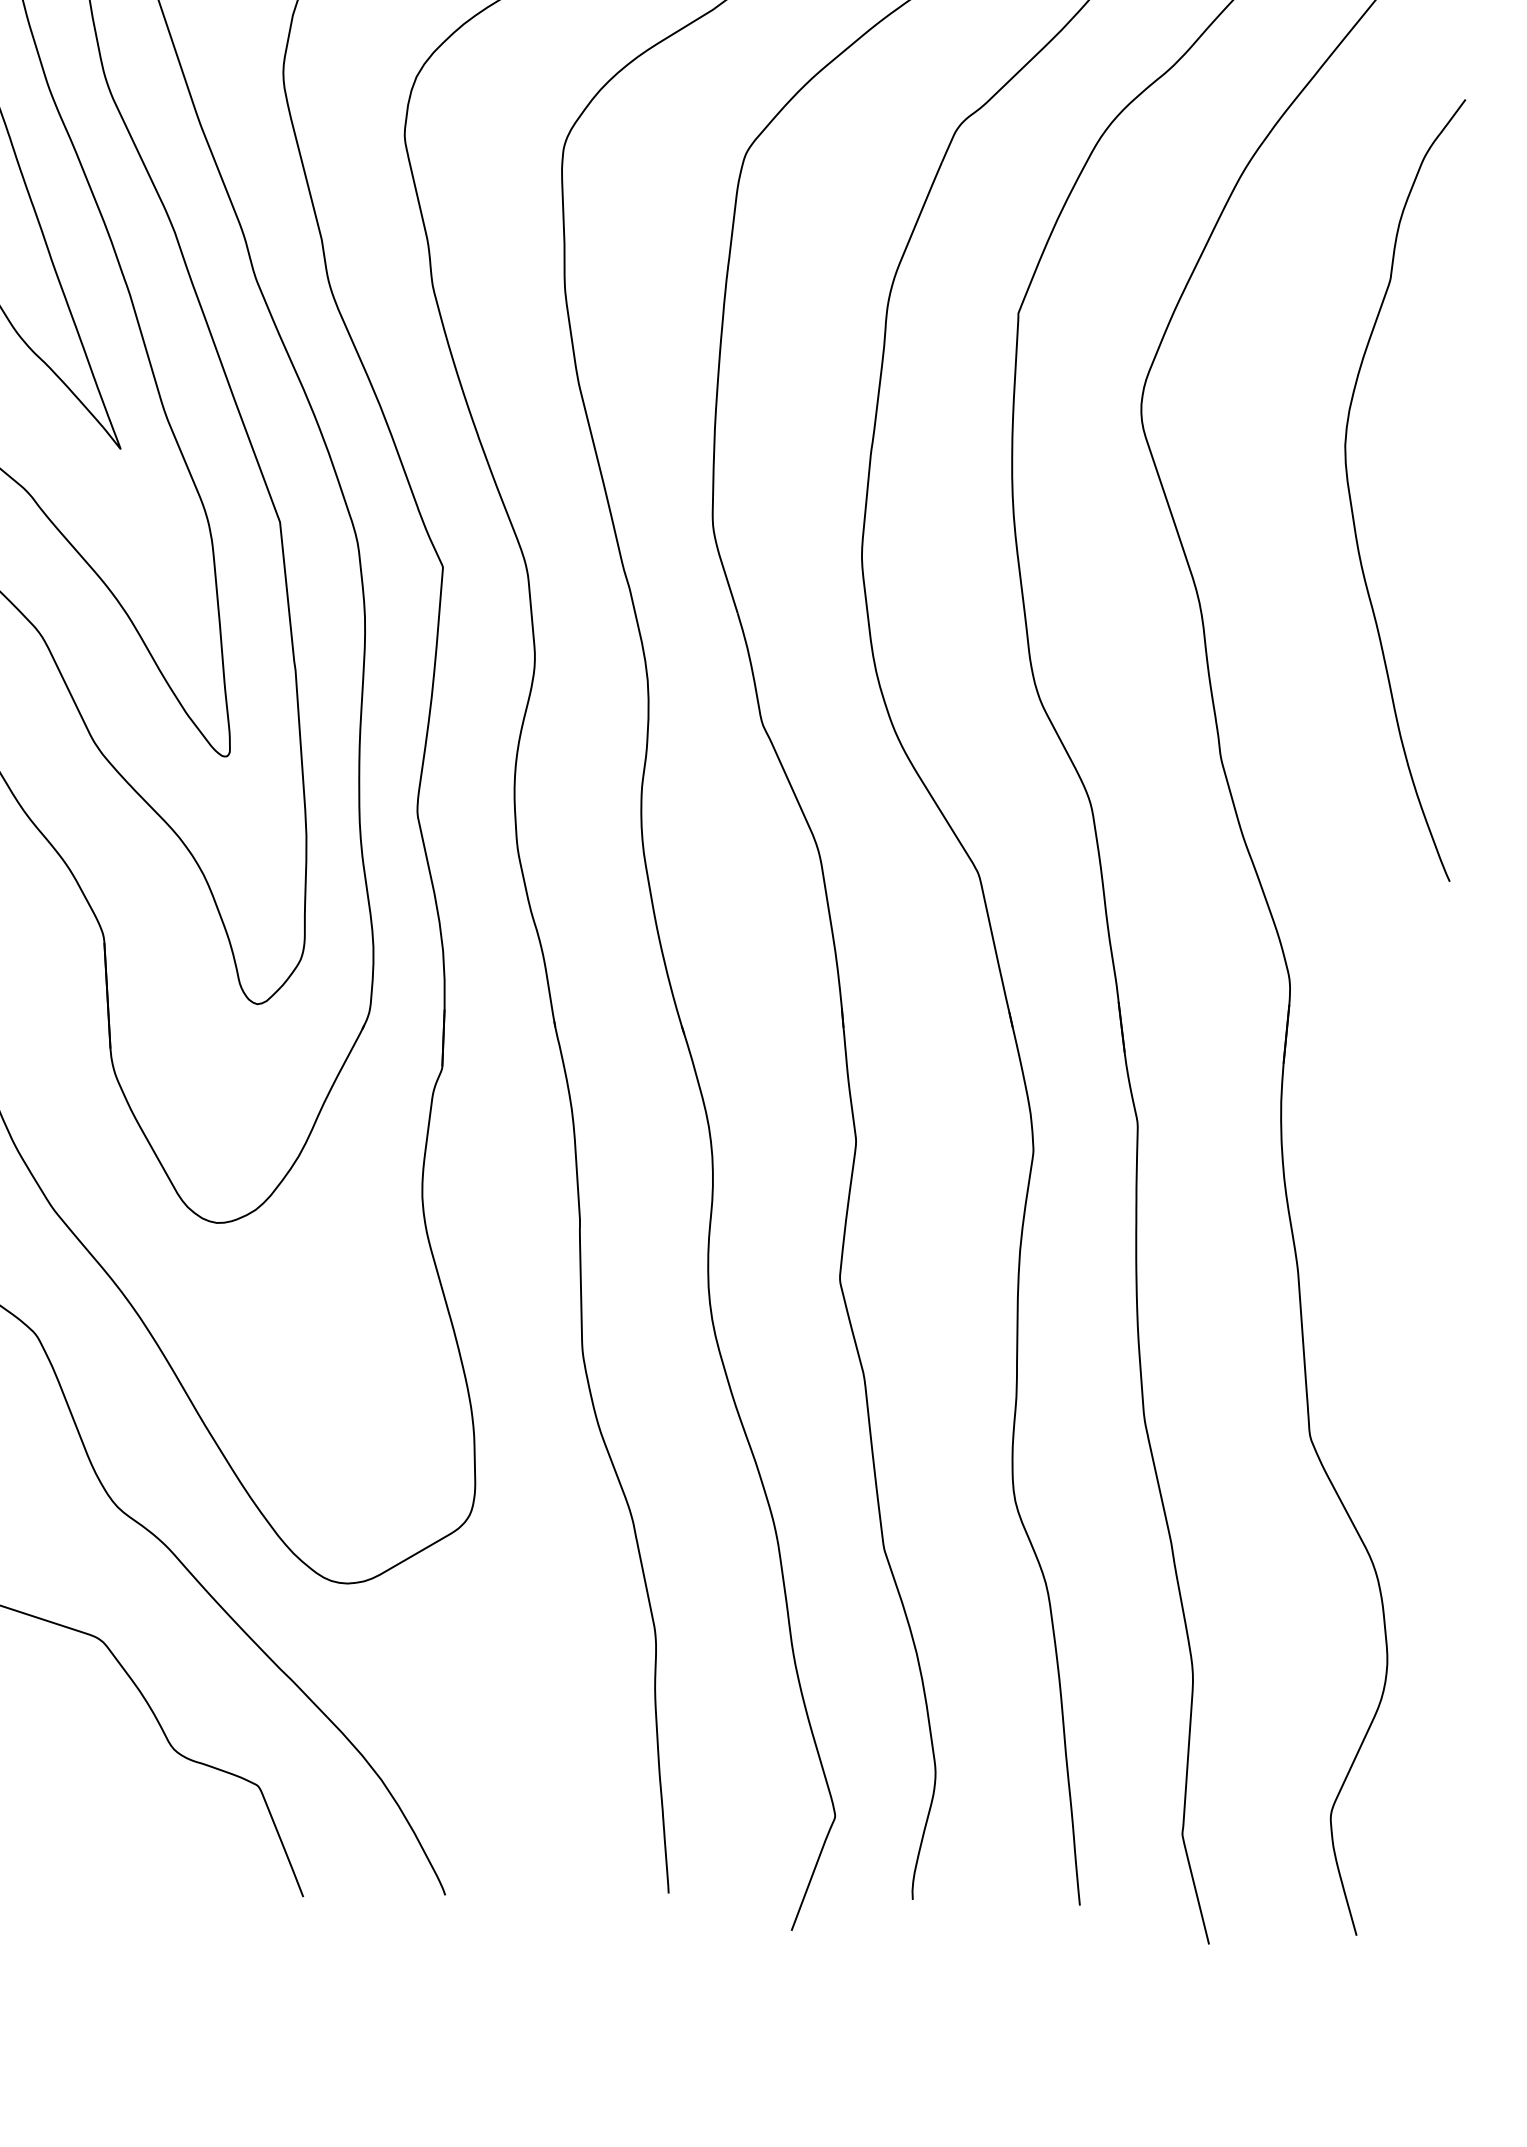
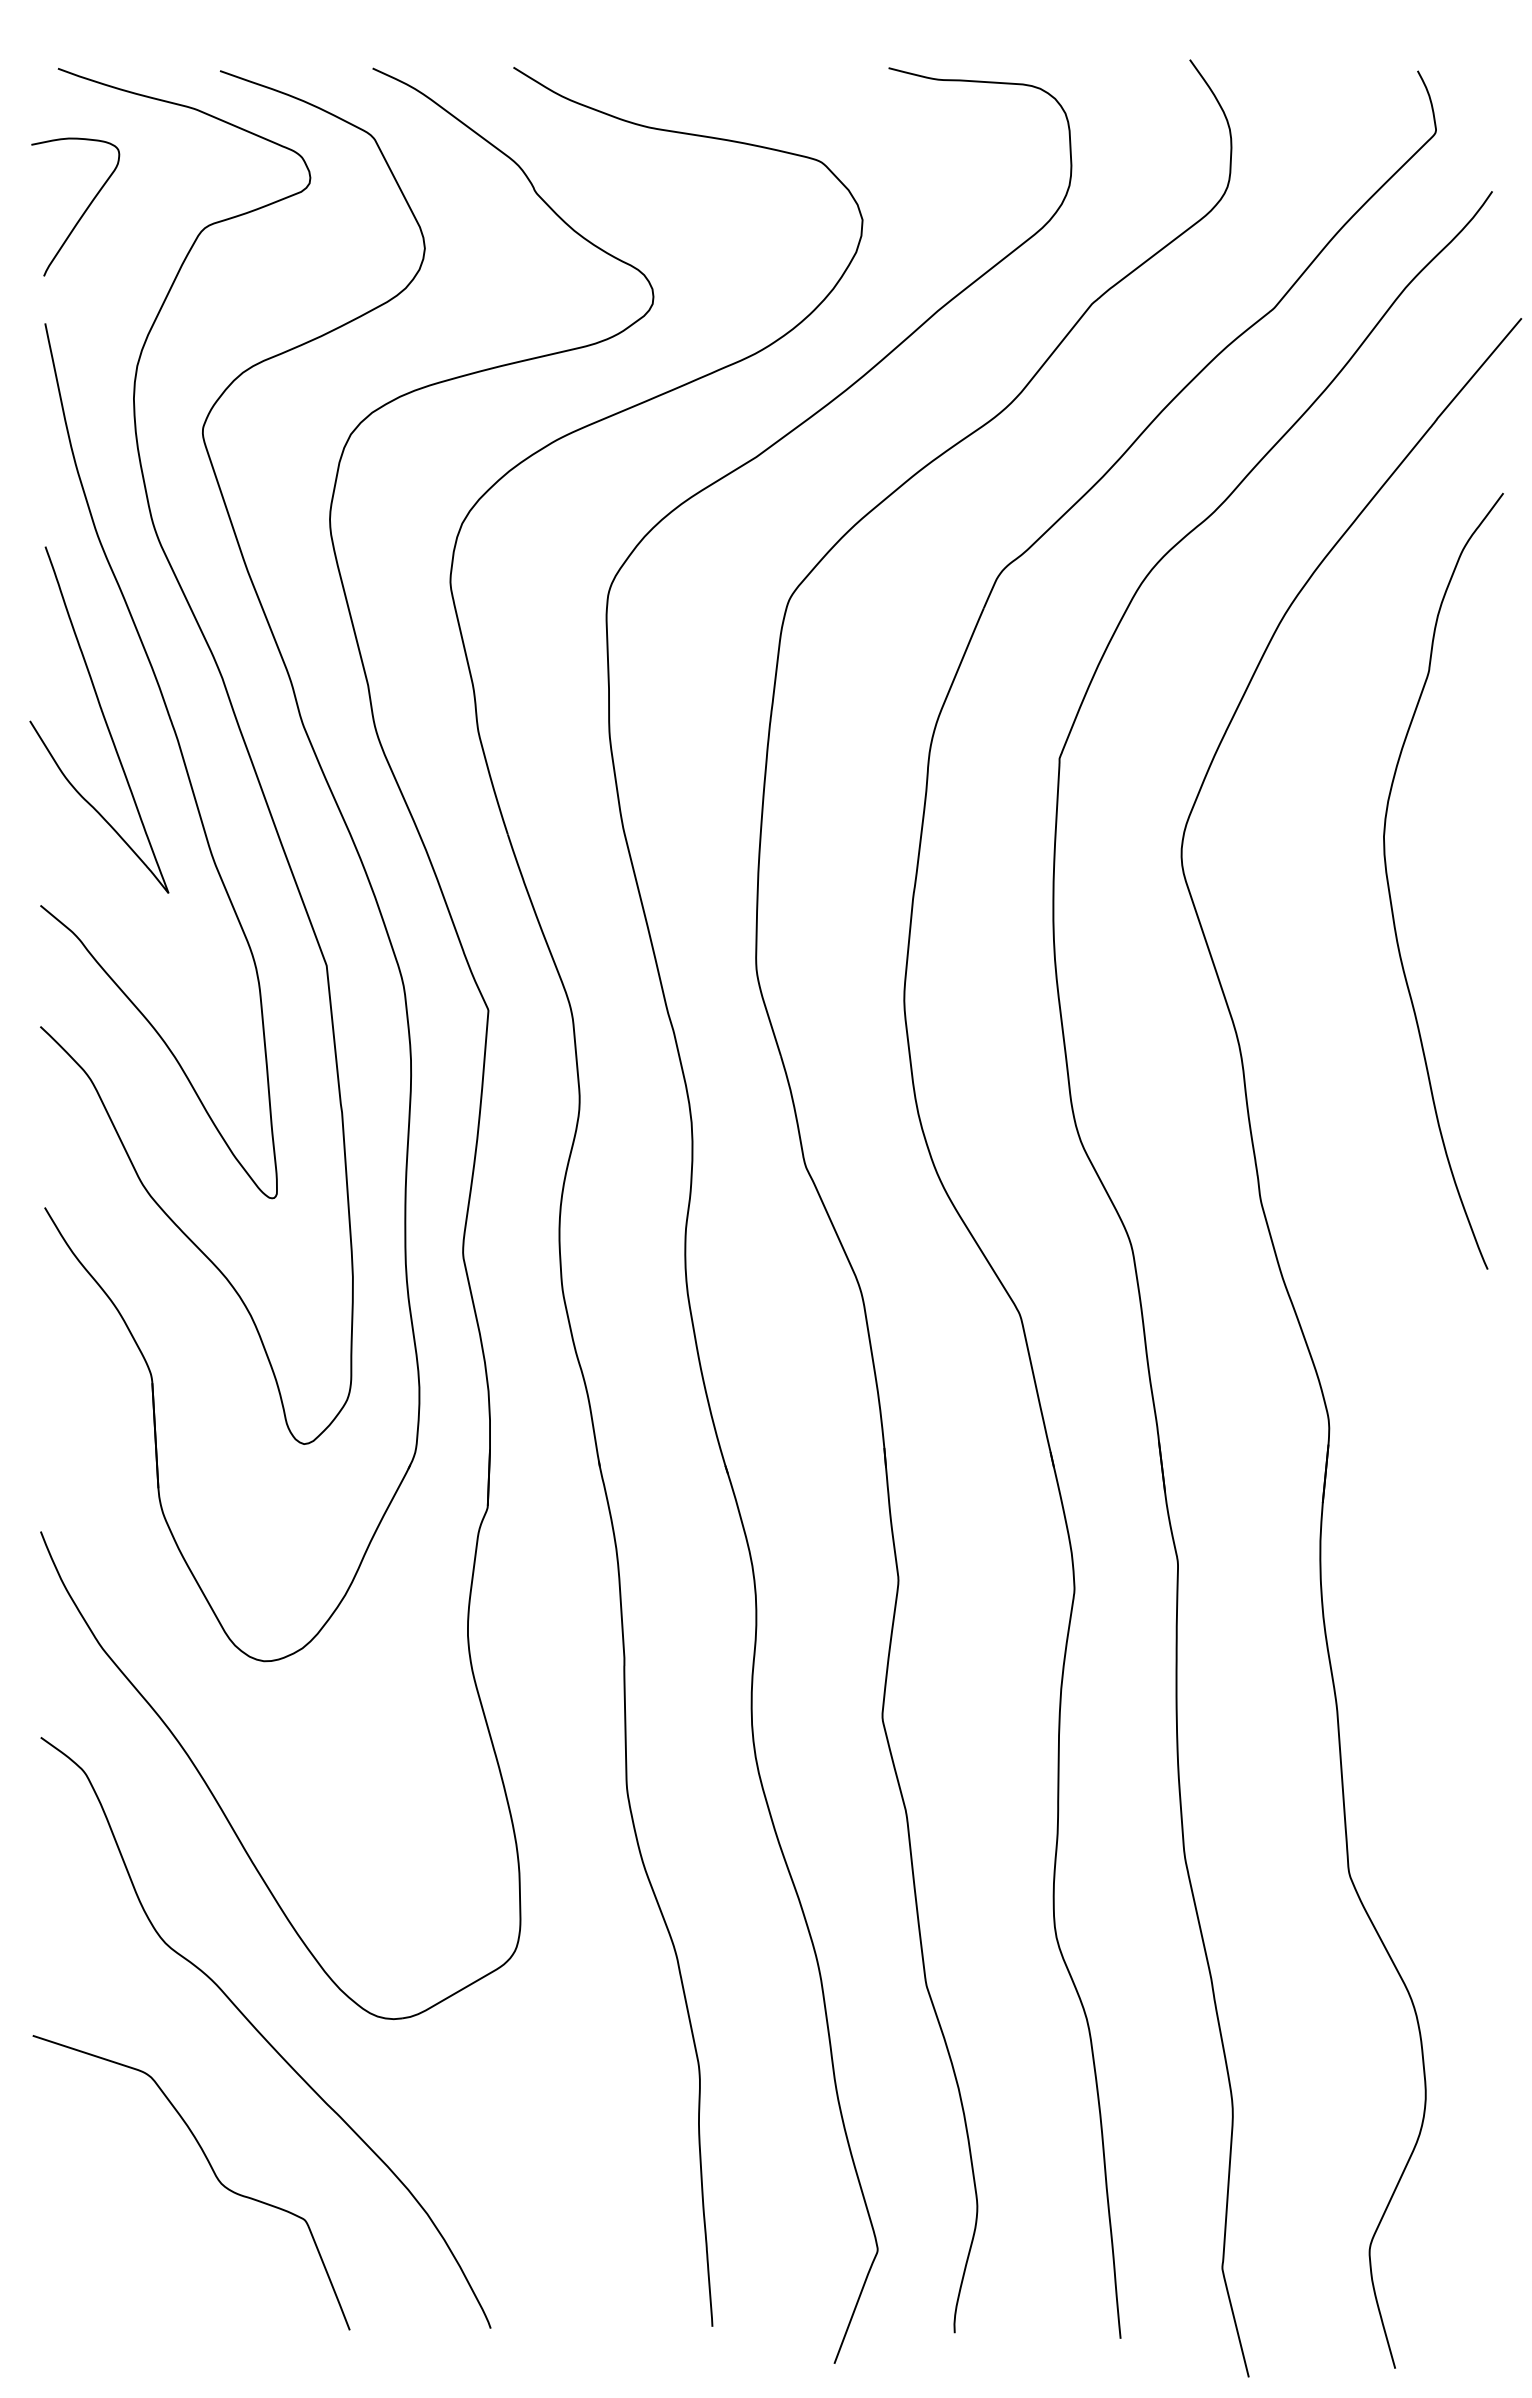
curve: (1351, 500) -> (1390, 891), moved

